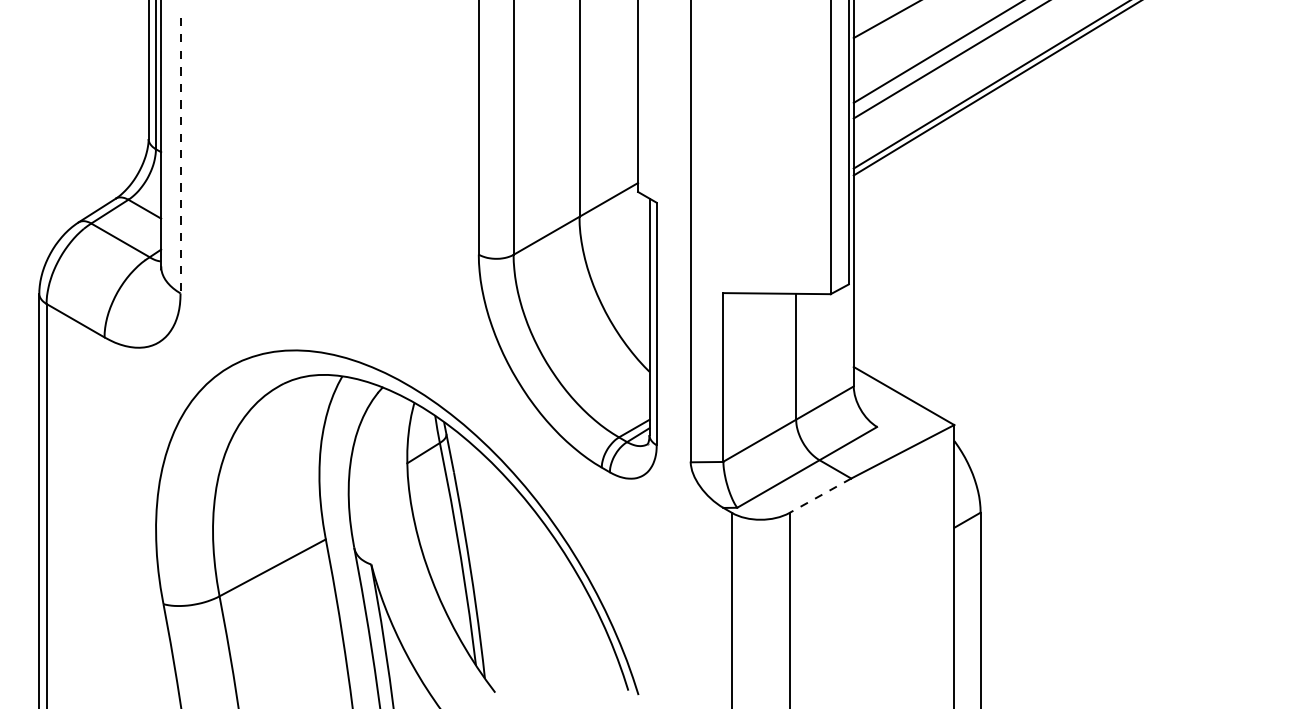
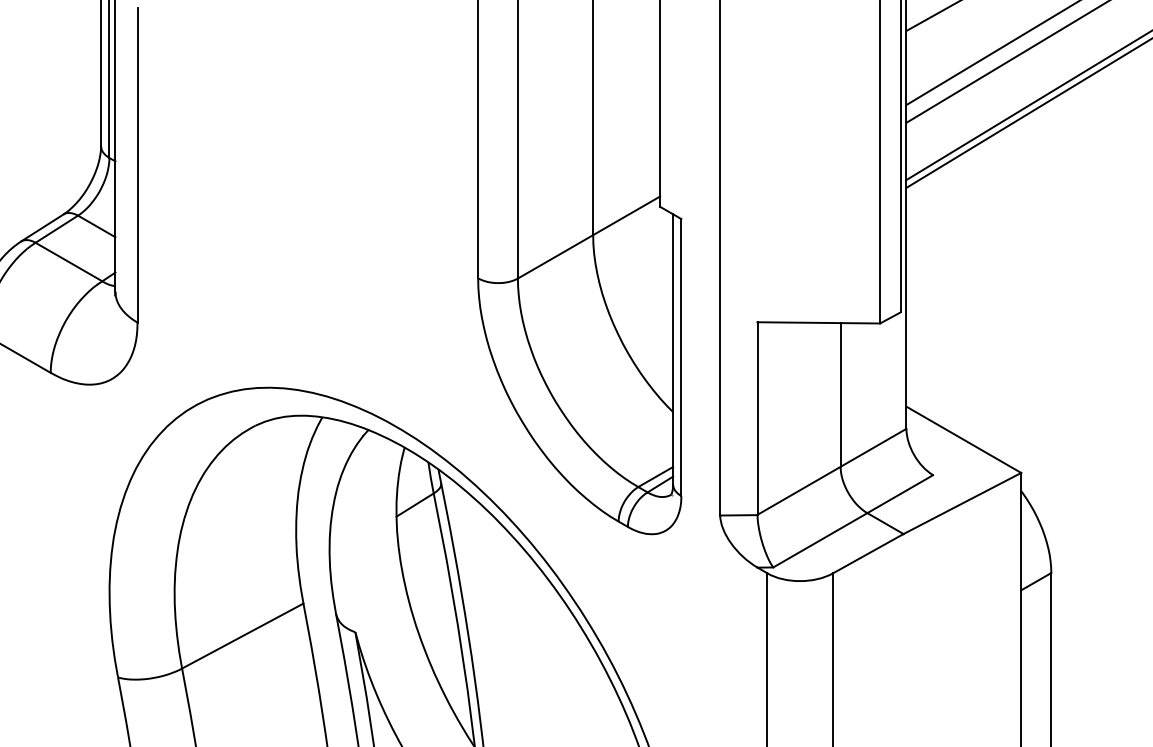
line: (180, 155) -> (137, 165), dashed -> solid
line: (819, 495) -> (867, 553), dashed -> solid

